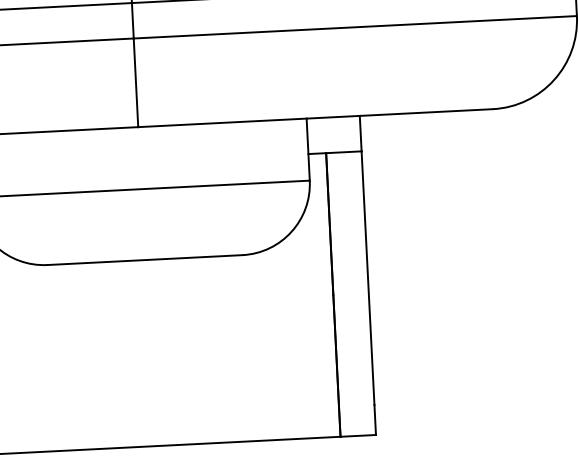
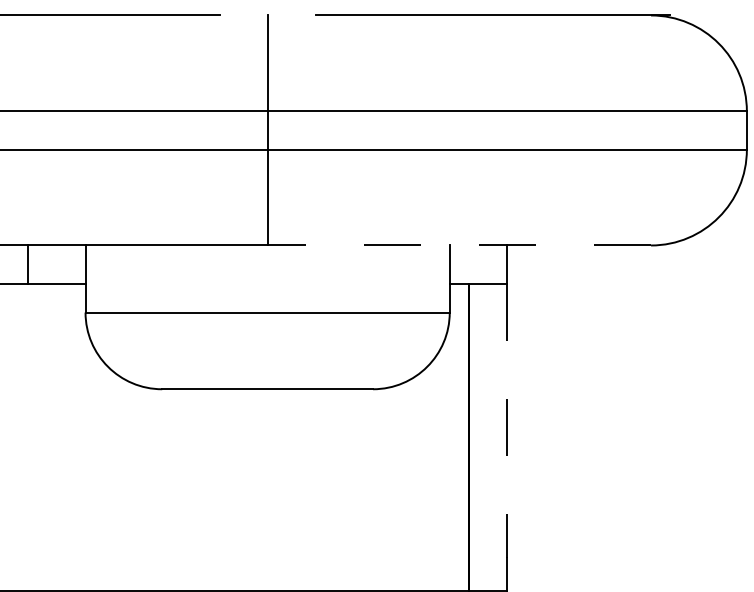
line: (315, 118) -> (459, 245), solid -> dashed
line: (368, 278) -> (507, 421), solid -> dashed

